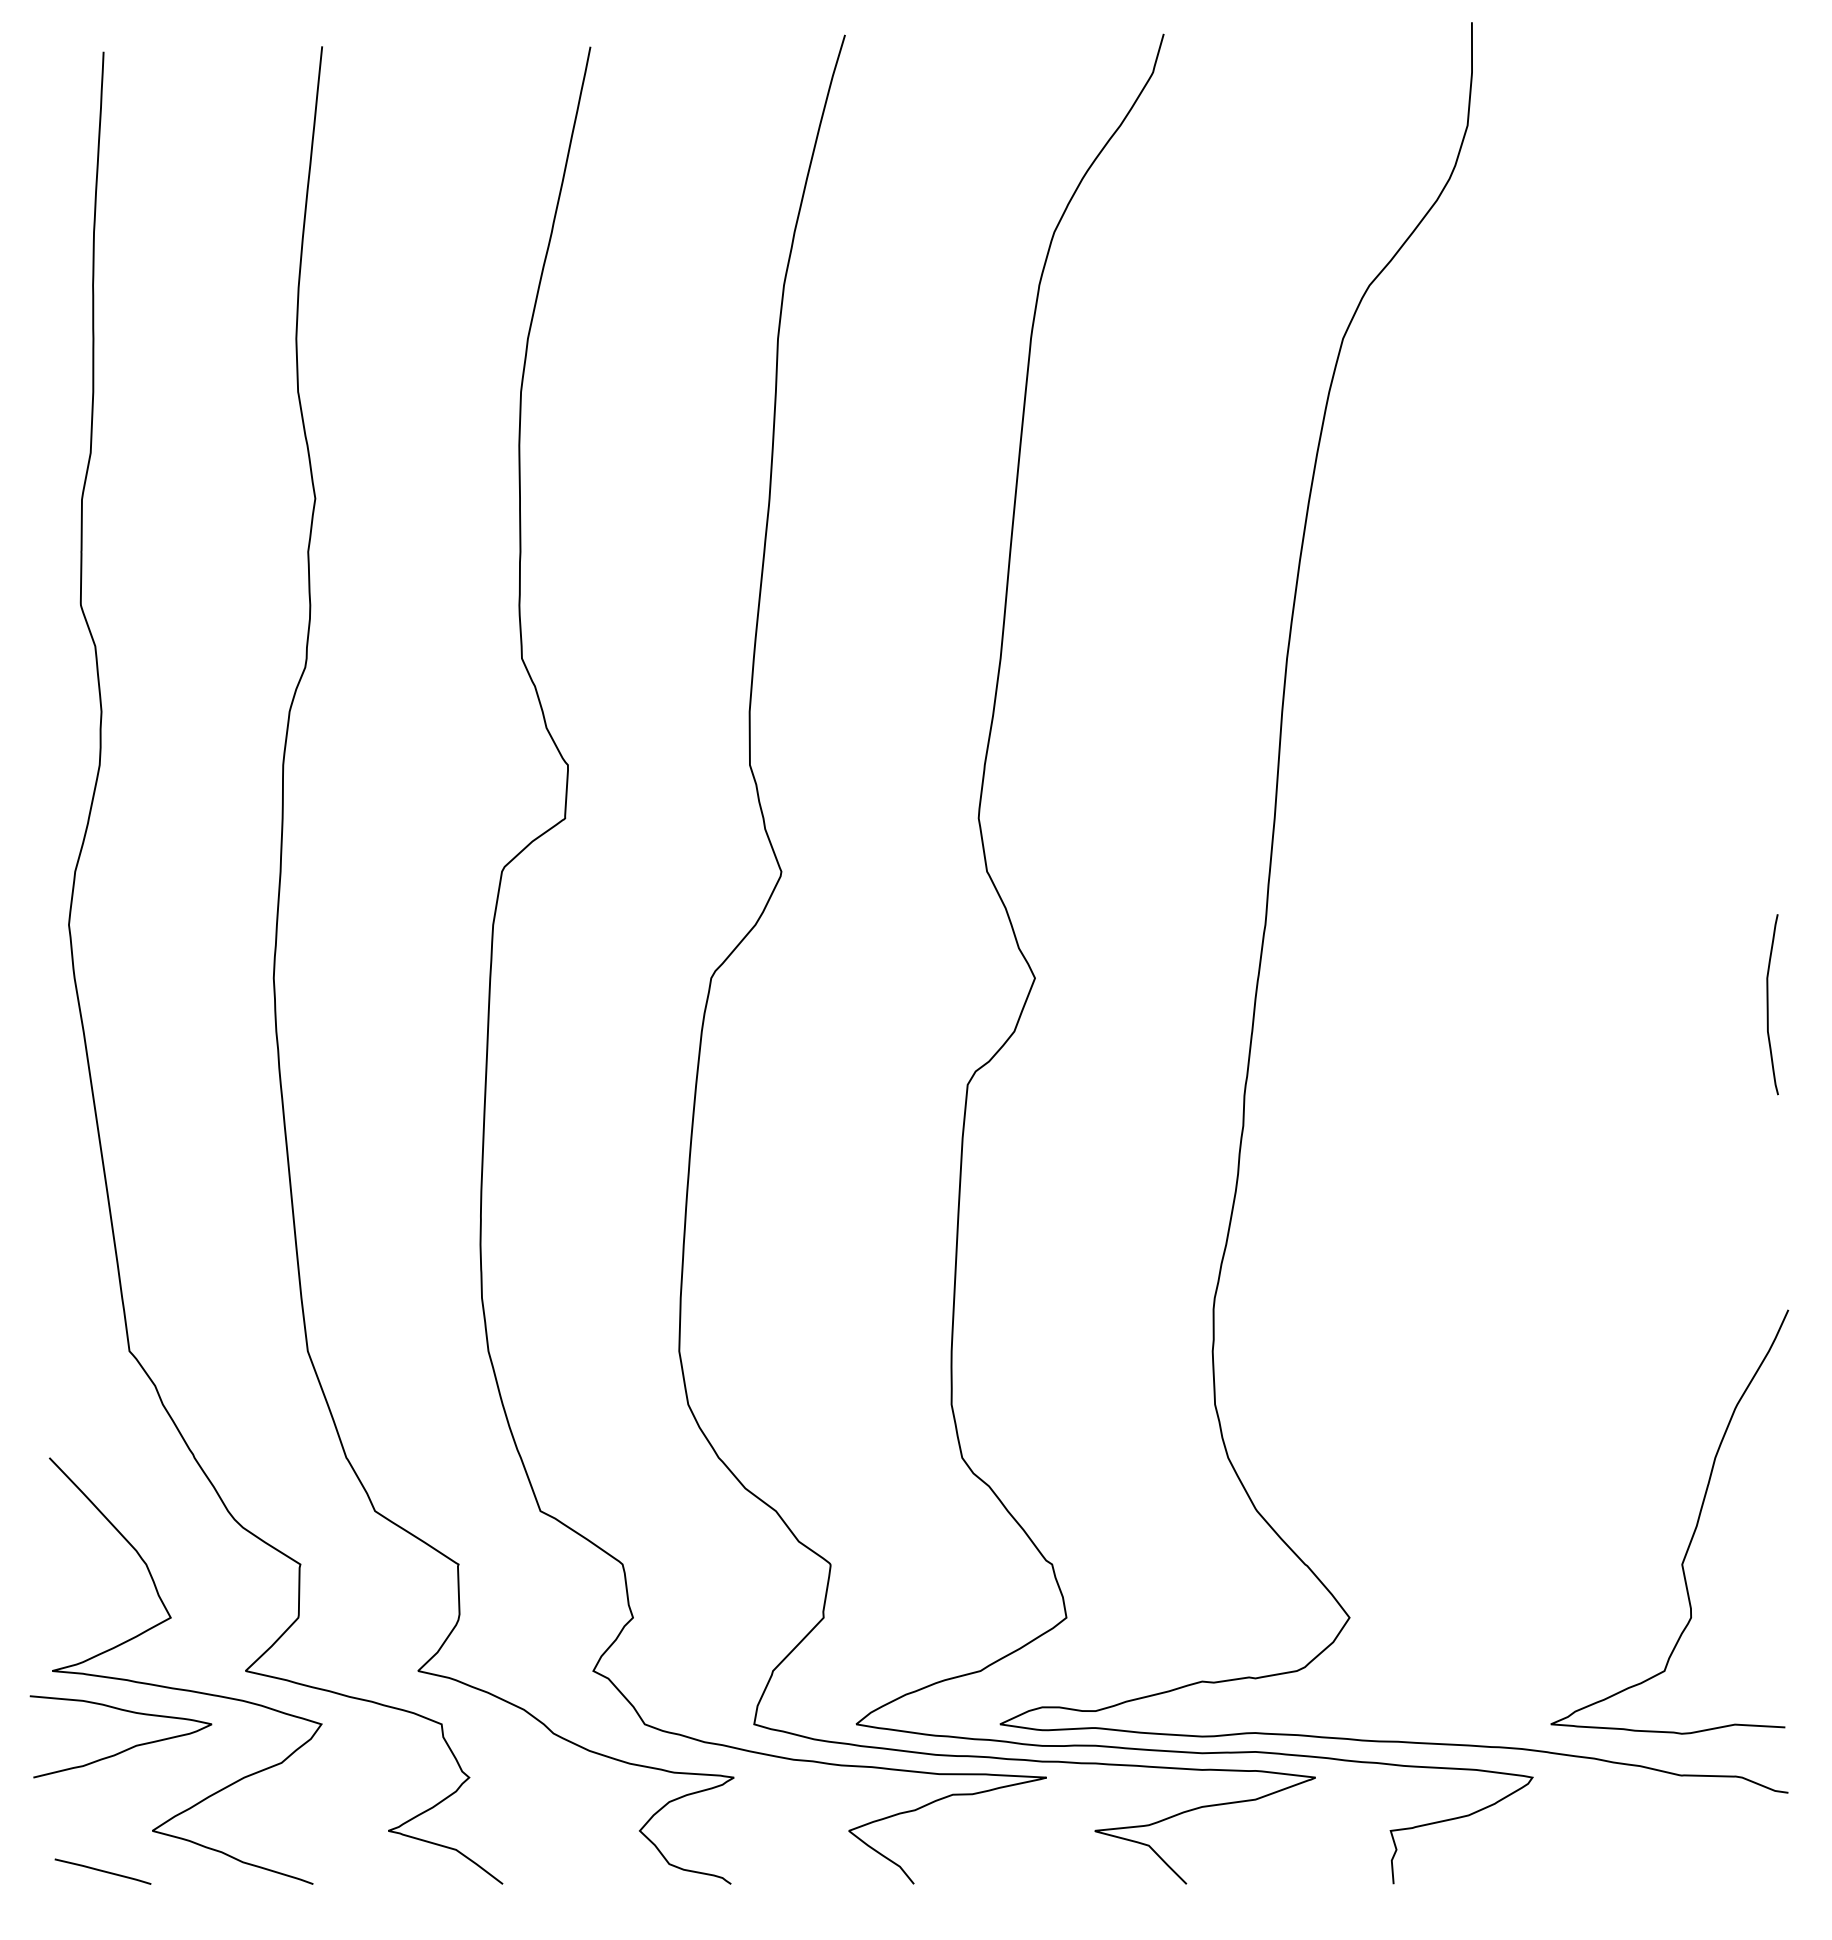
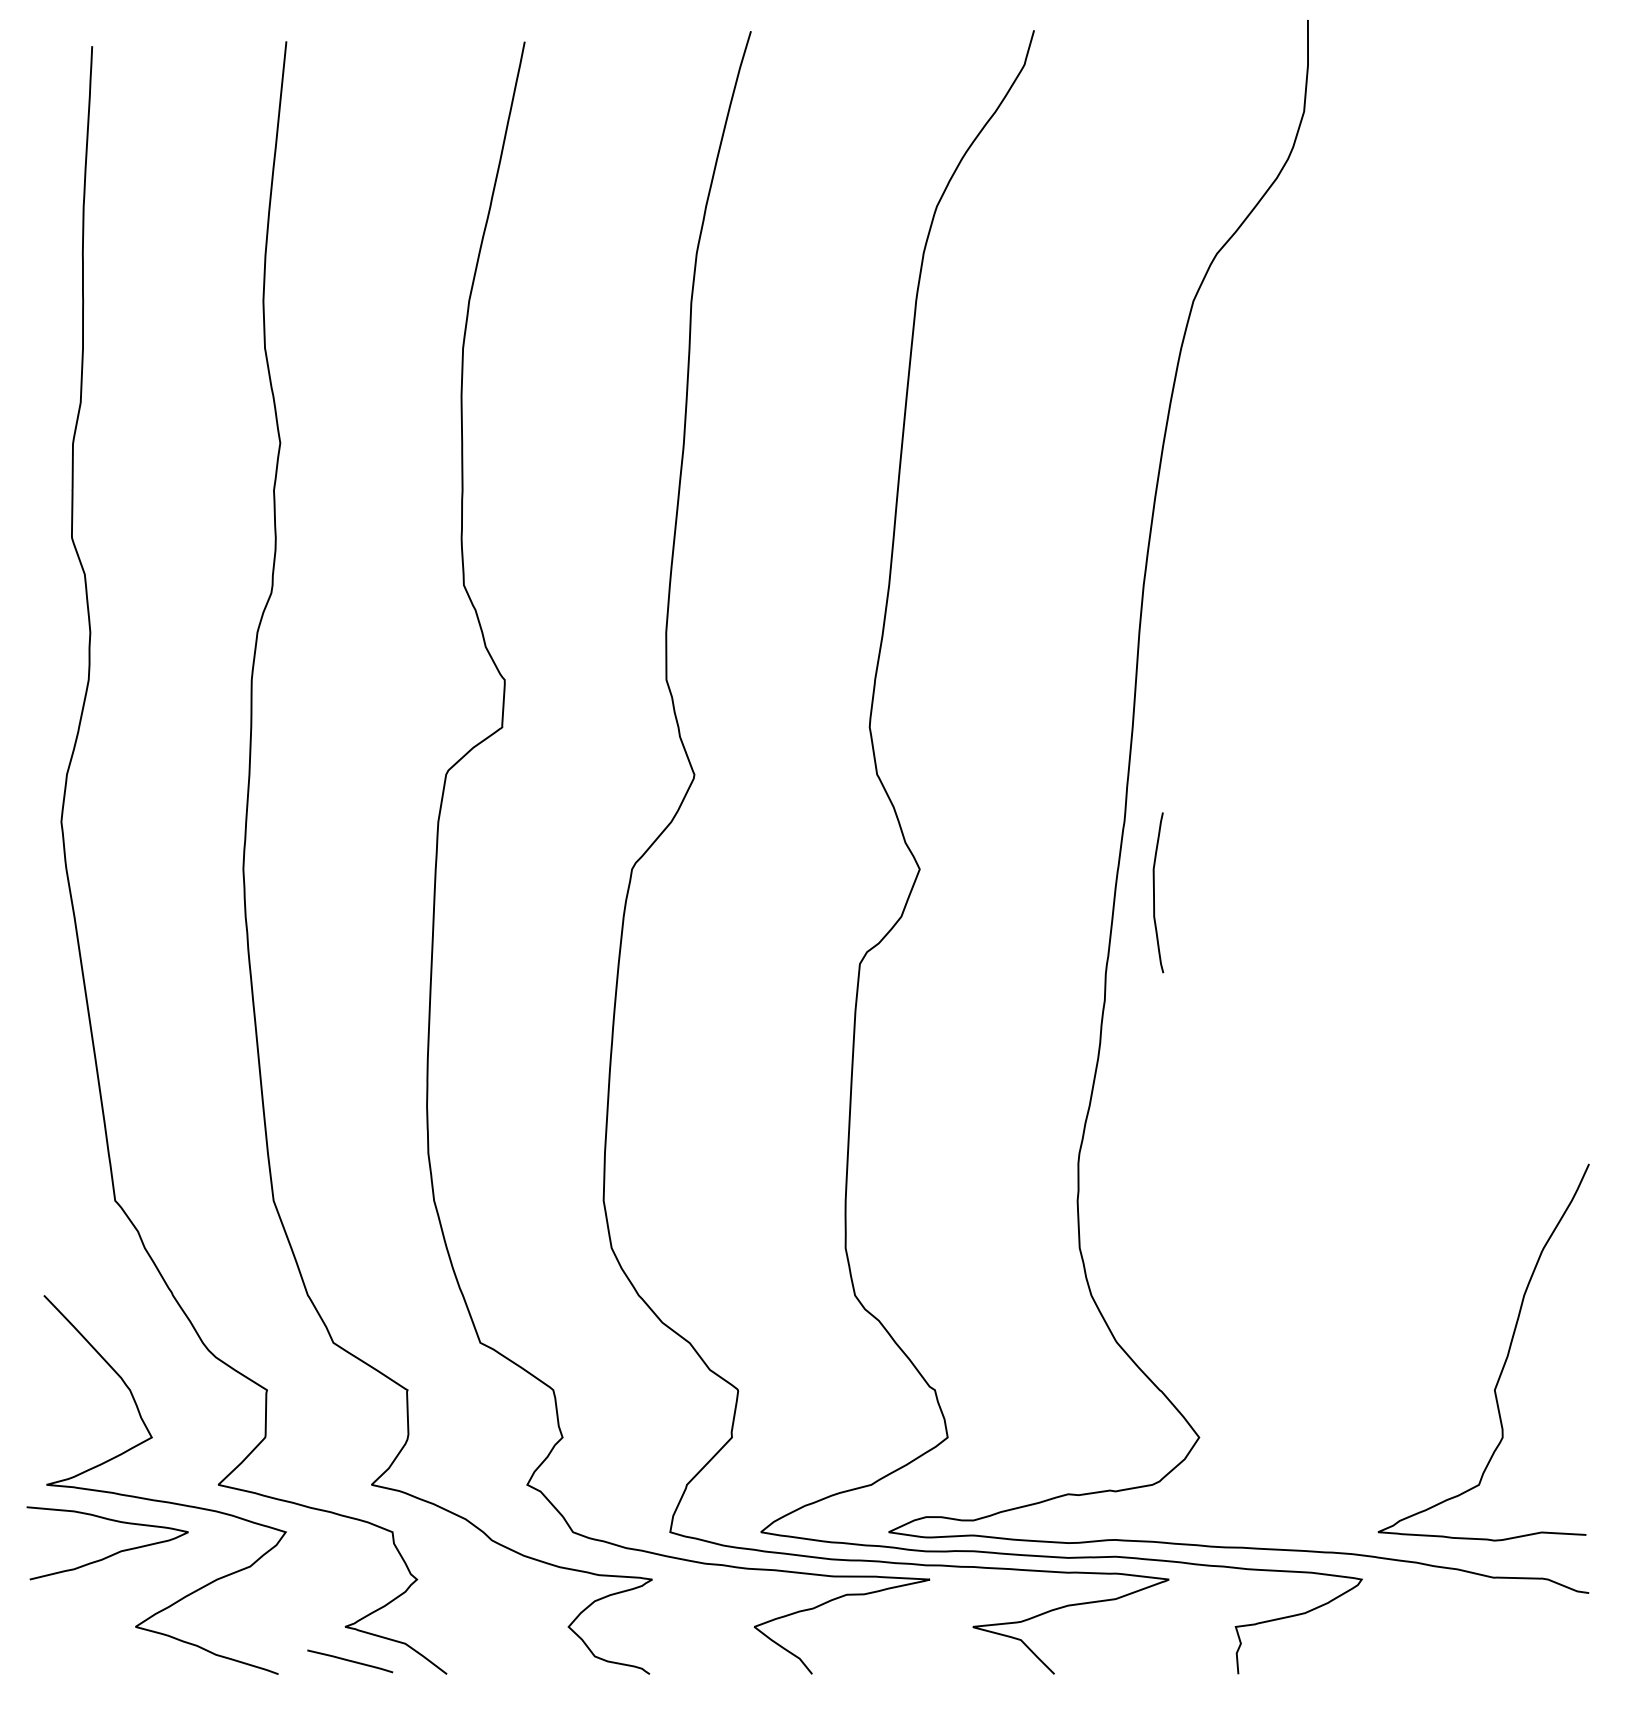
curve: (1768, 1004) -> (1154, 892), moved
line: (102, 1871) -> (349, 1661), moved

